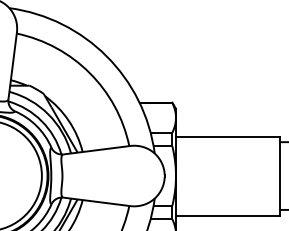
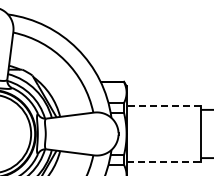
line: (227, 136) -> (163, 105), solid -> dashed
line: (229, 216) -> (164, 162), solid -> dashed

